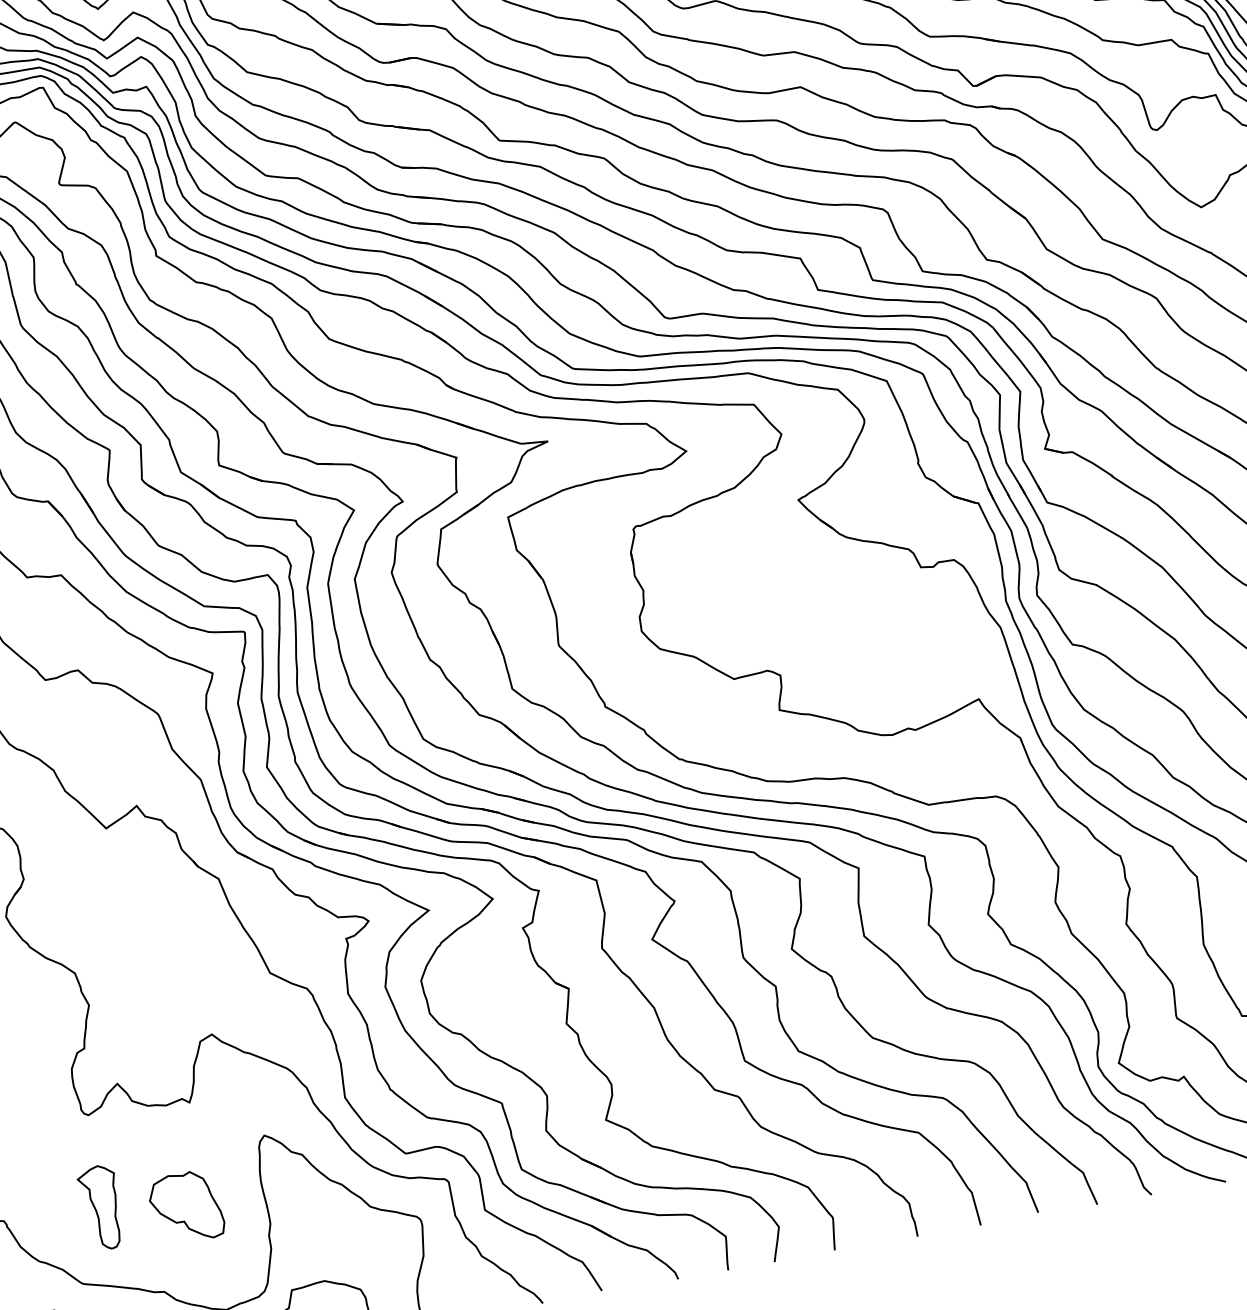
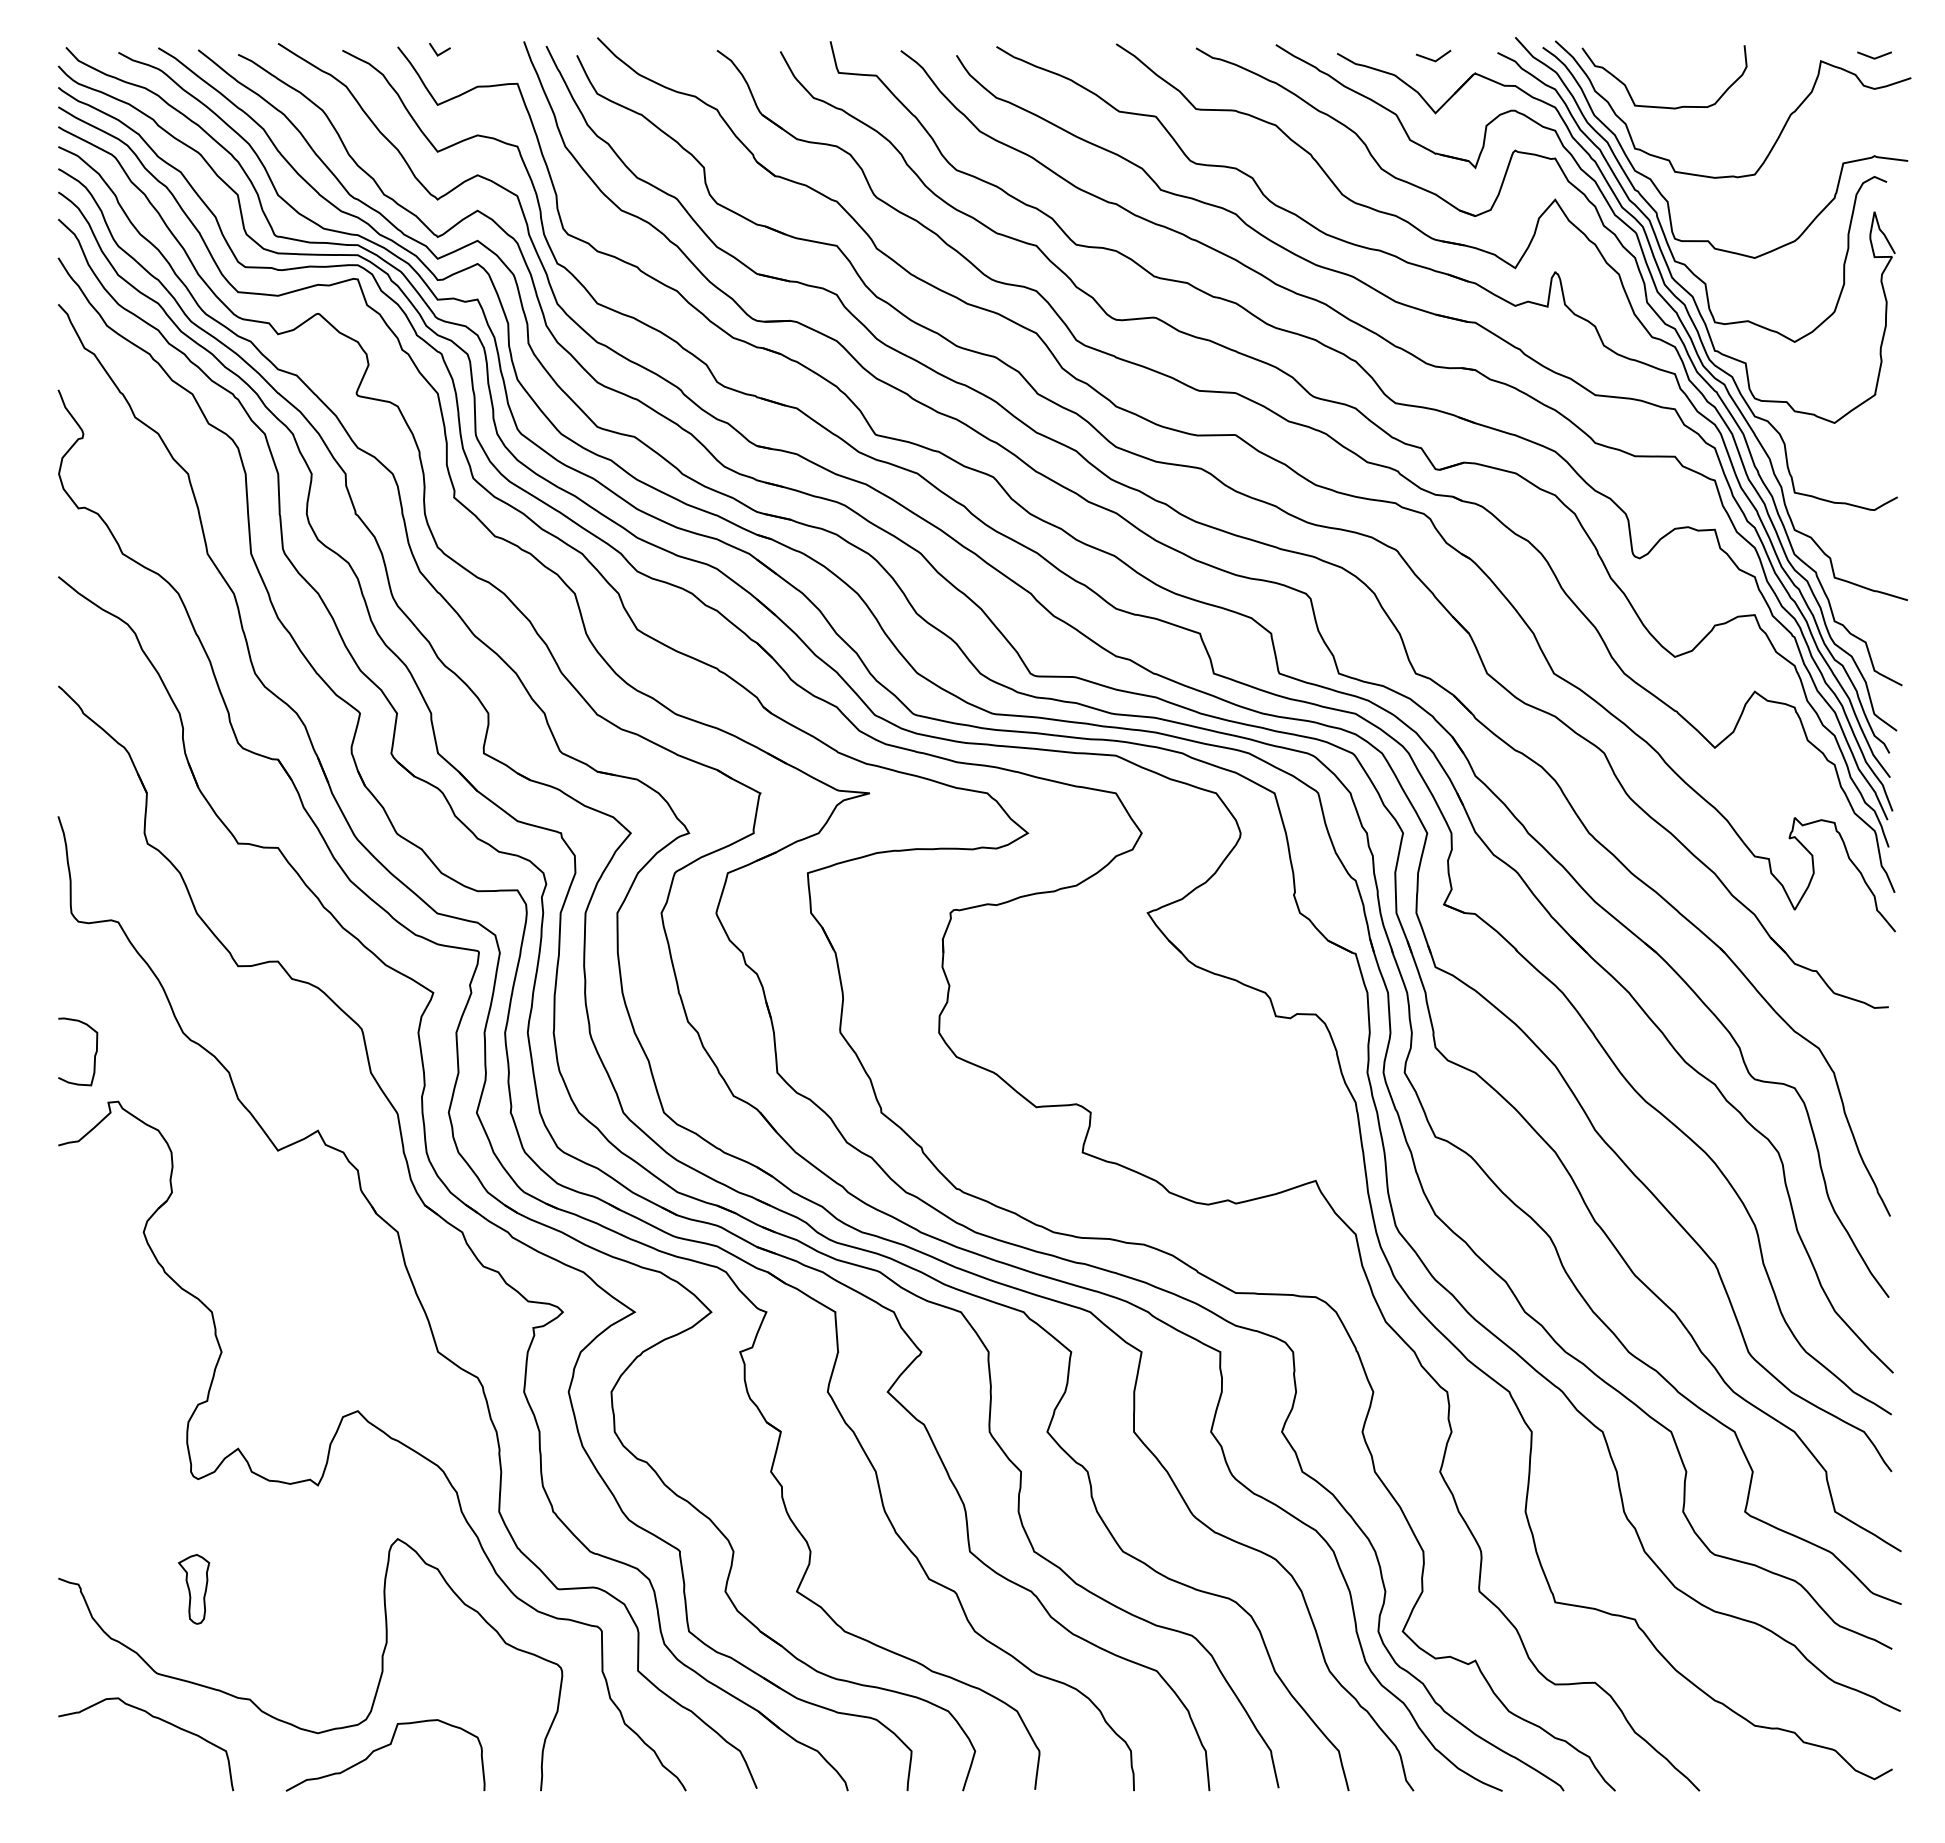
part: (186, 1207) -> (292, 1606), removed
part: (100, 1208) -> (193, 1589), size x0.7

